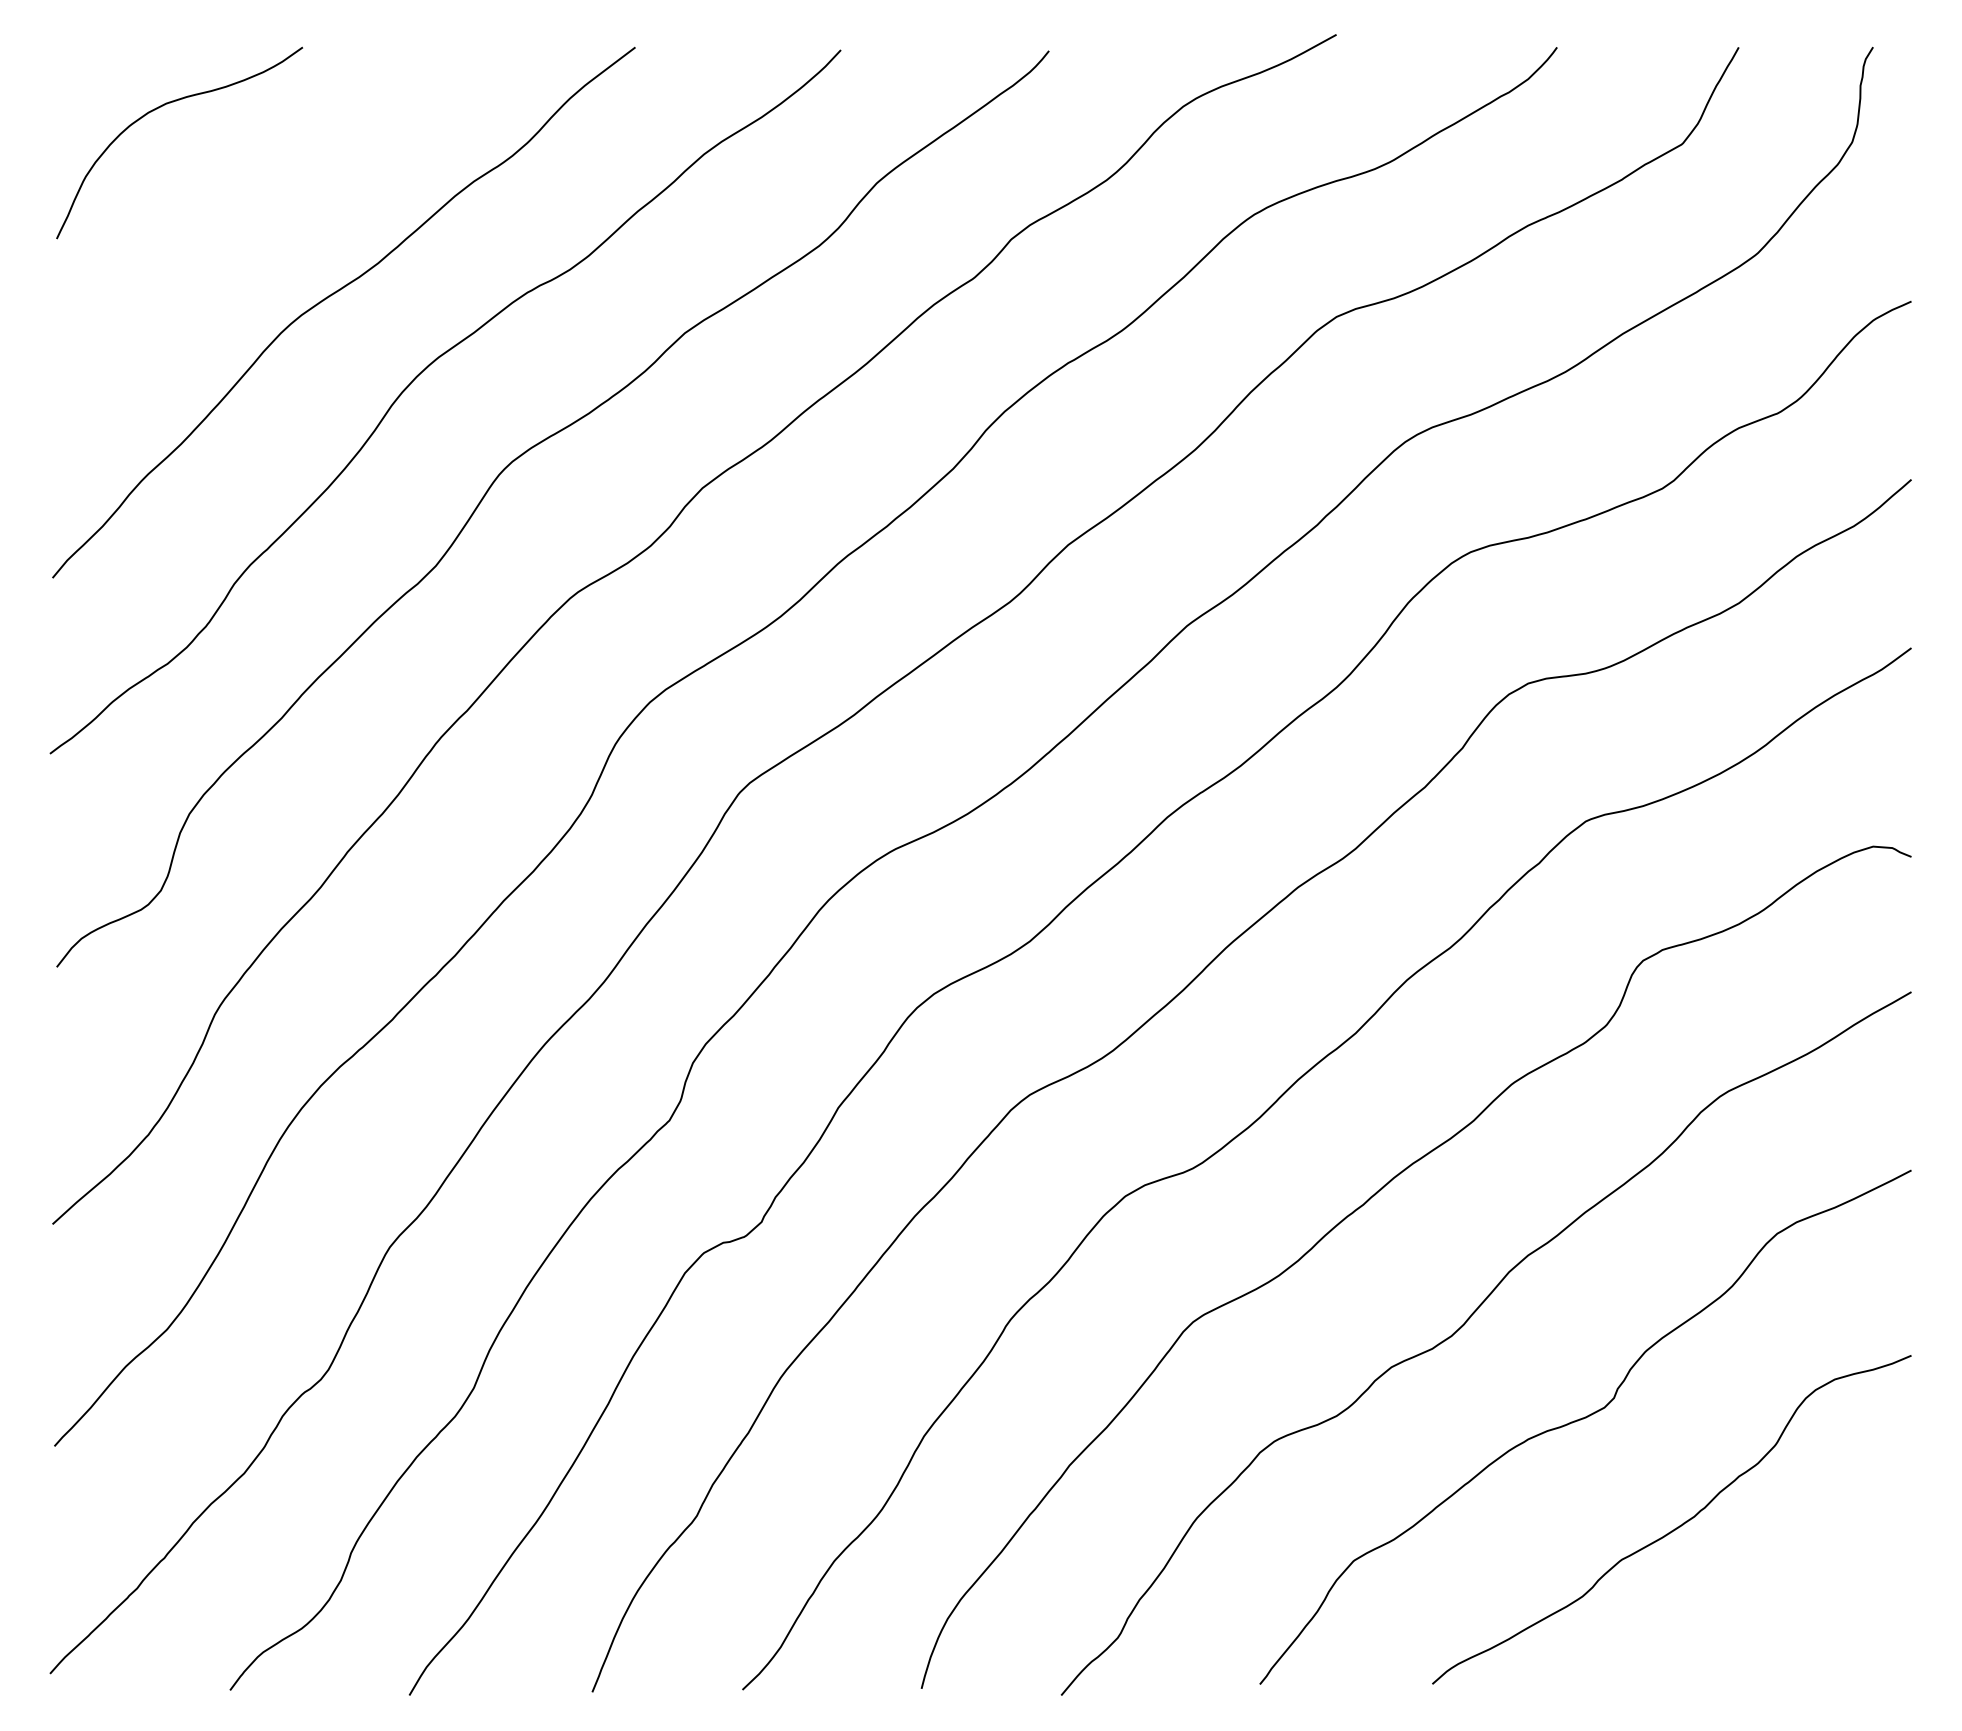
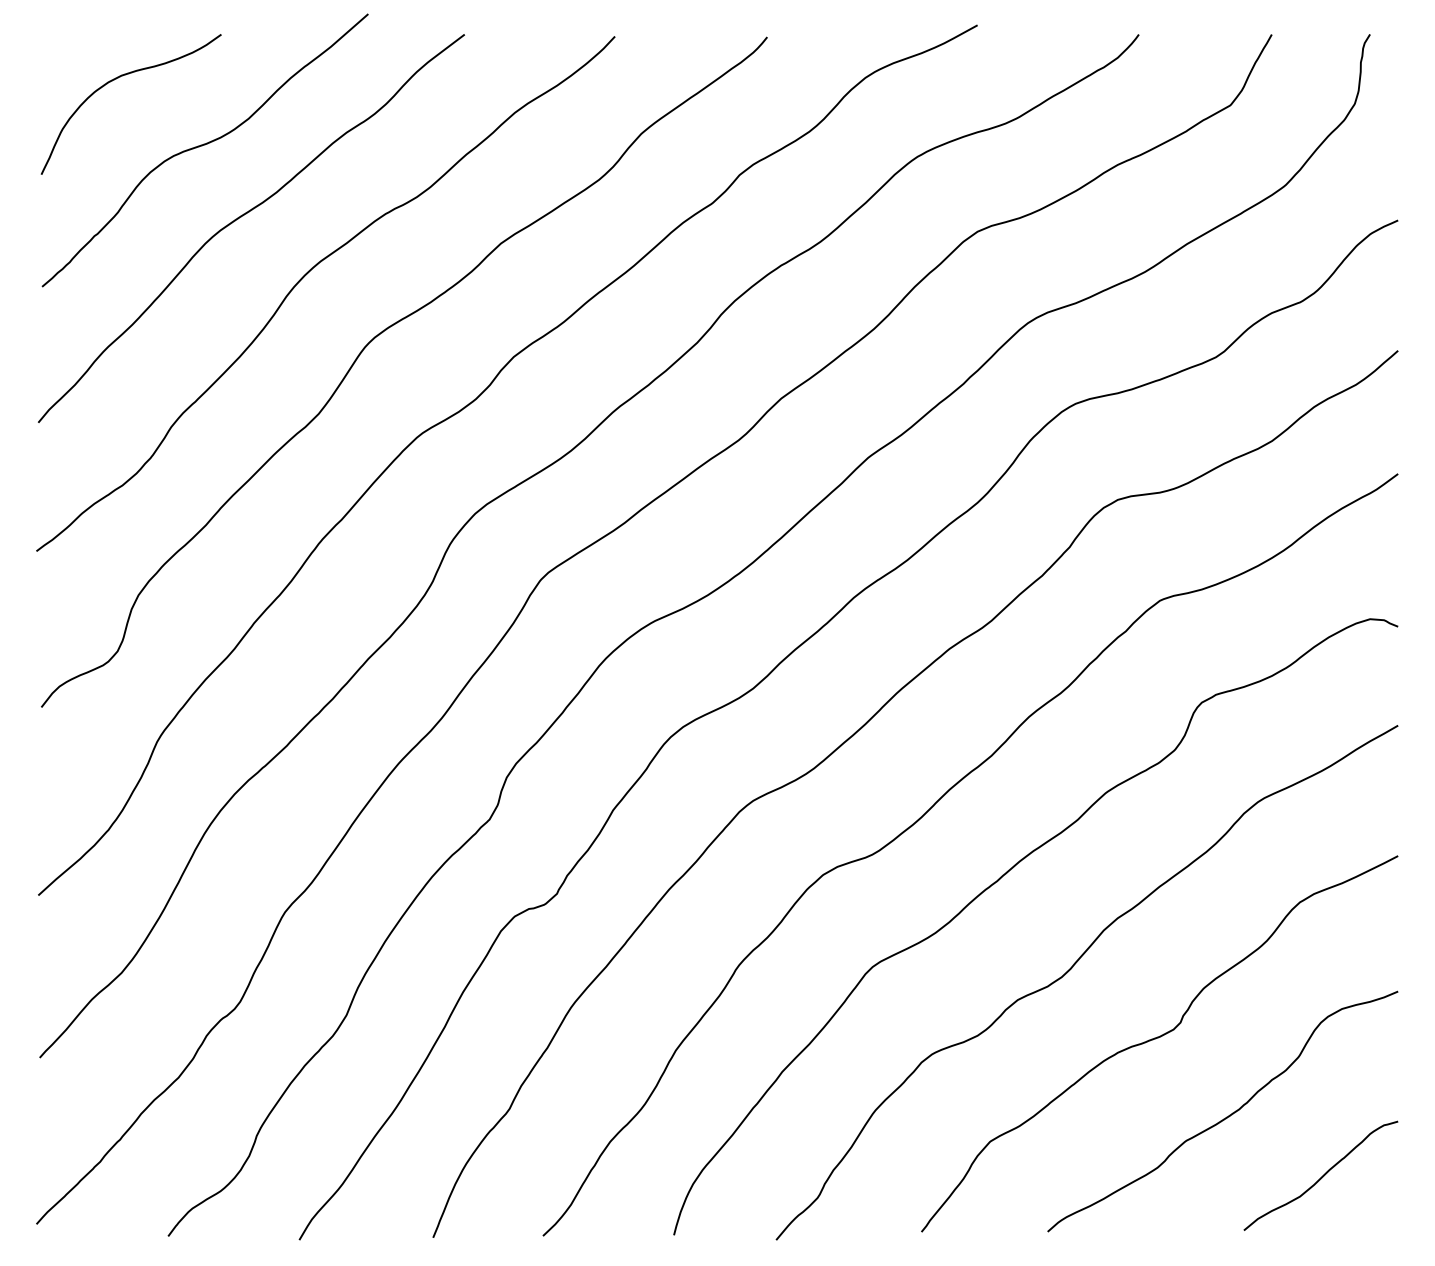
curve: (278, 199) -> (203, 145), added
curve: (1807, 1608) -> (1322, 1176), added

